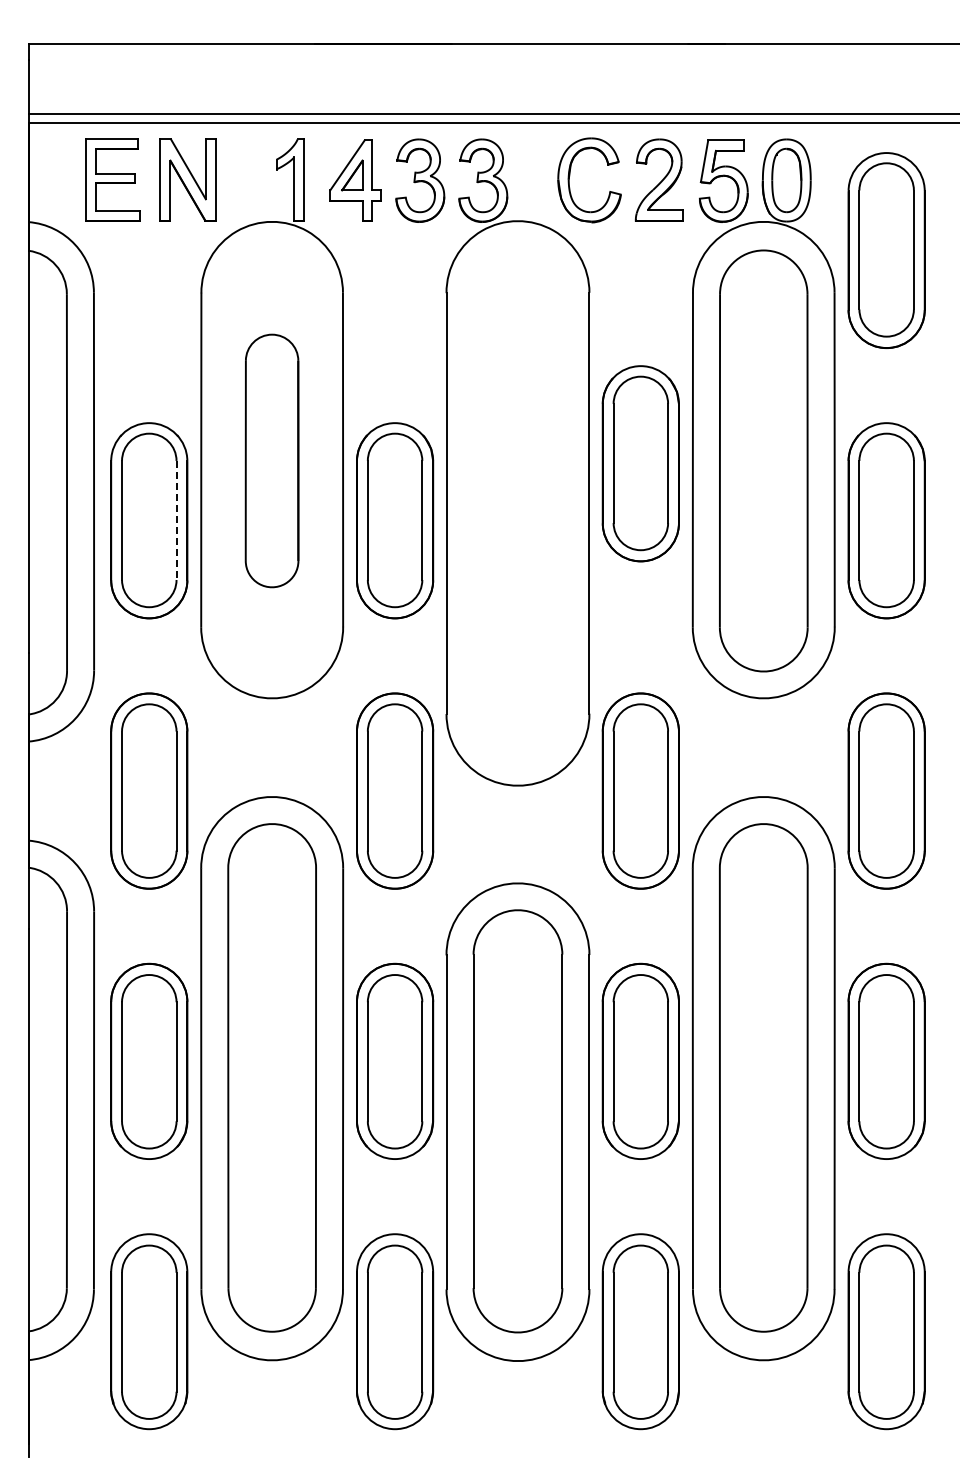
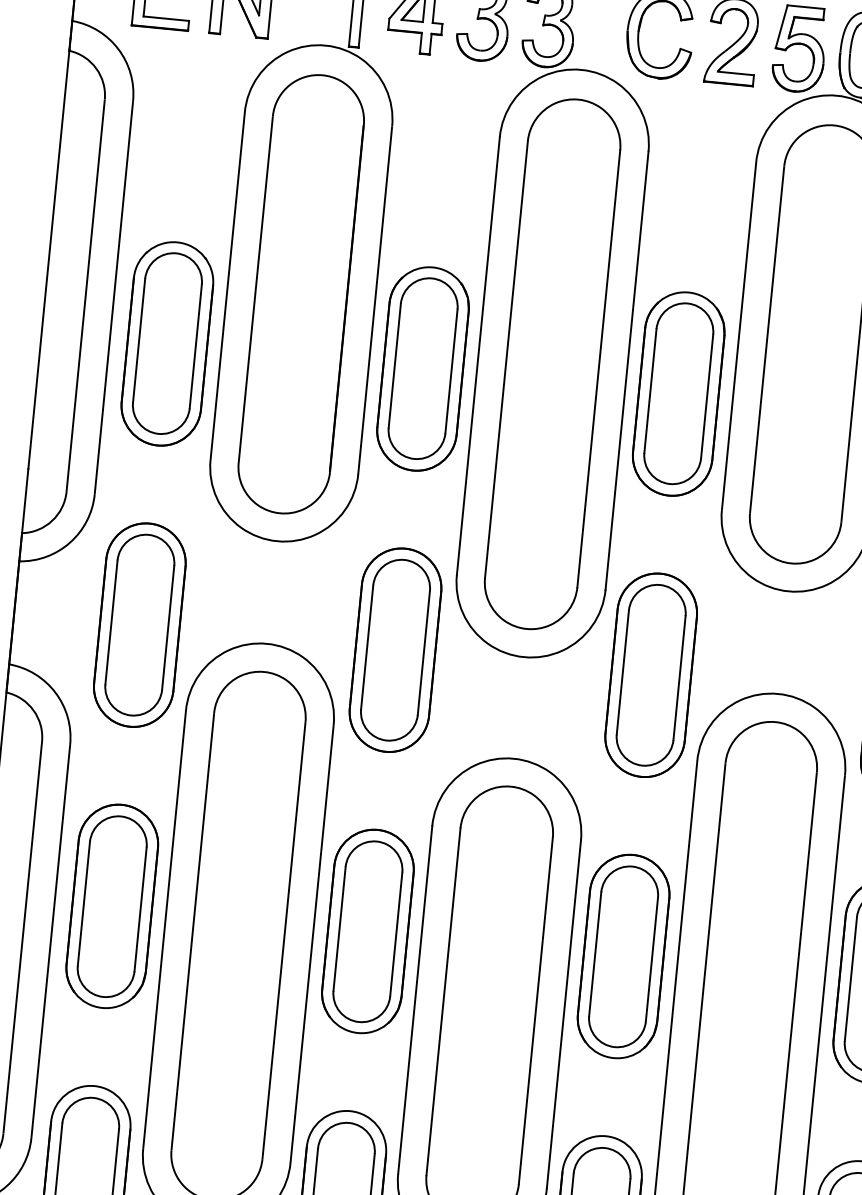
part: (271, 460) -> (300, 293), size x1.67
part: (640, 463) -> (678, 393), moved
part: (517, 503) -> (552, 363), added
line: (176, 520) -> (195, 346), dashed -> solid

